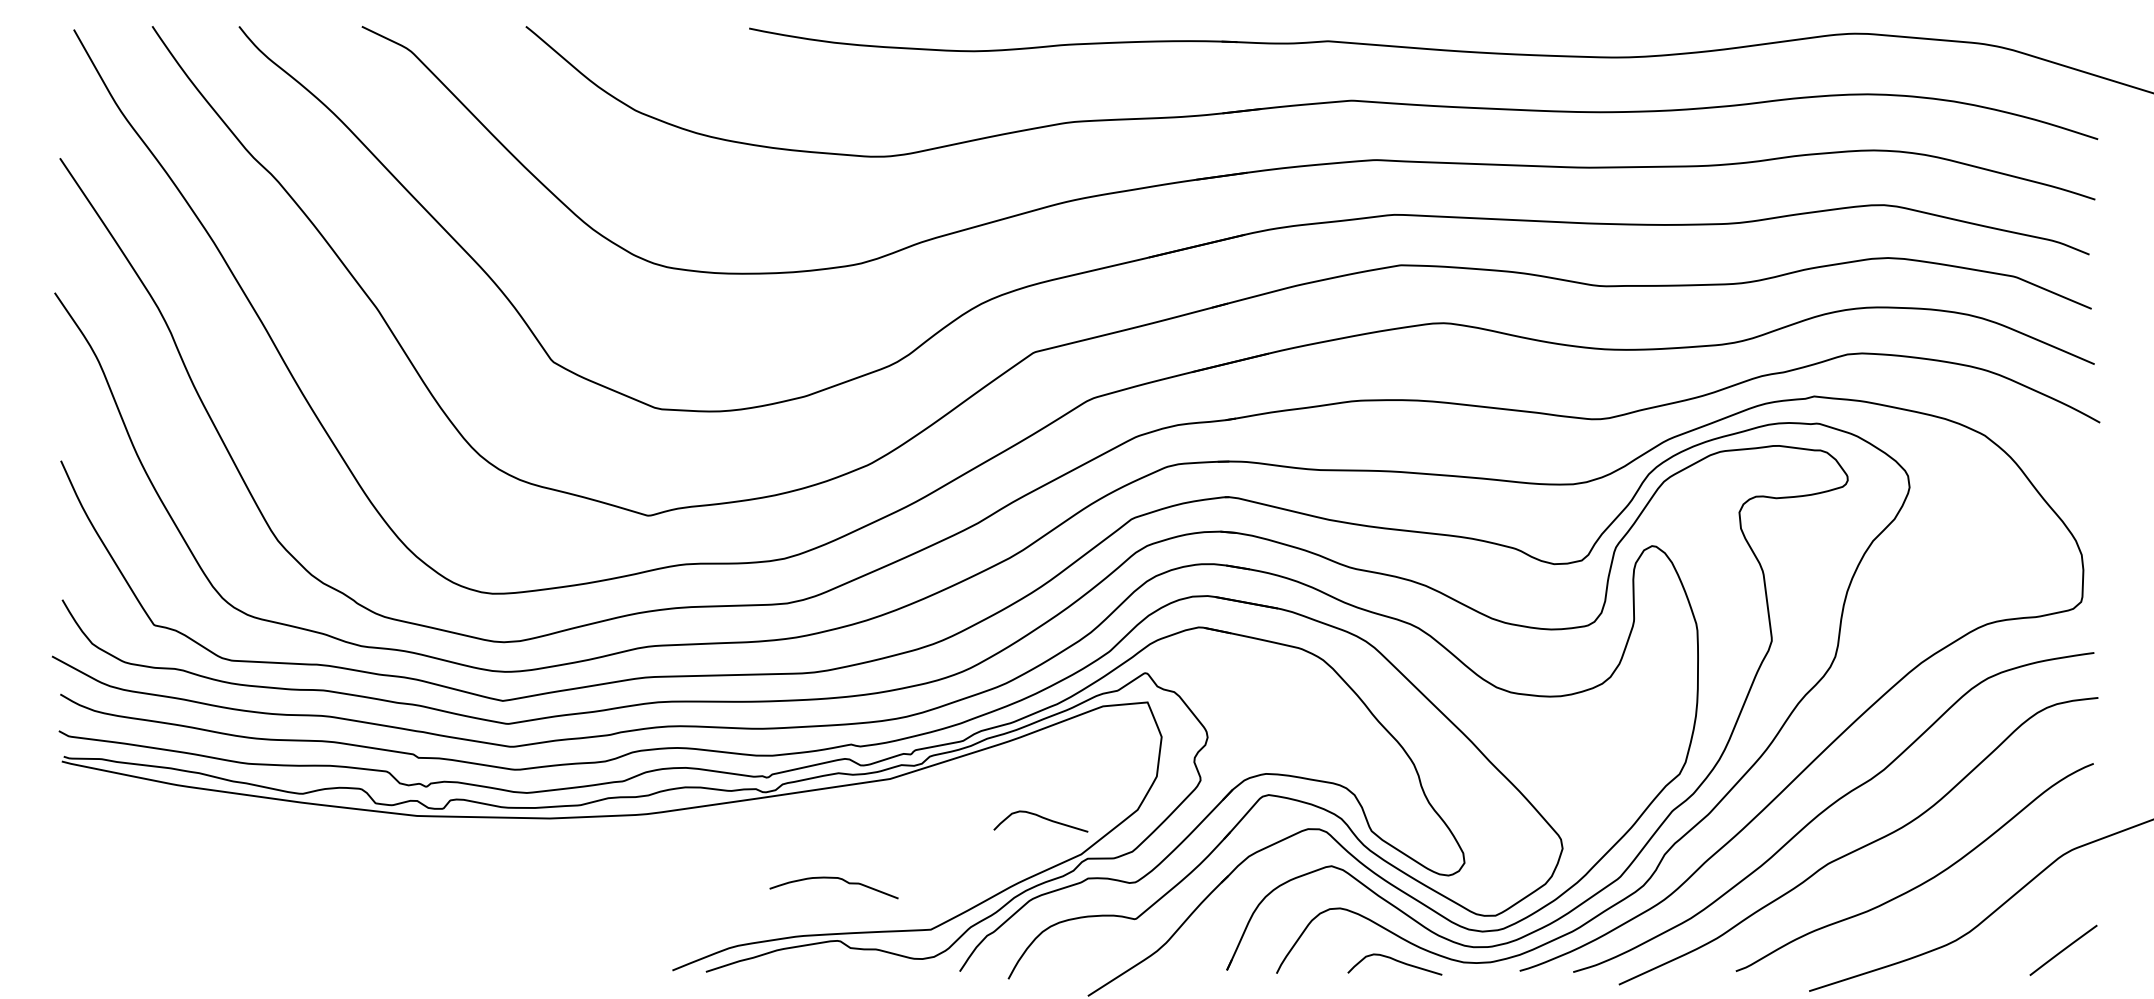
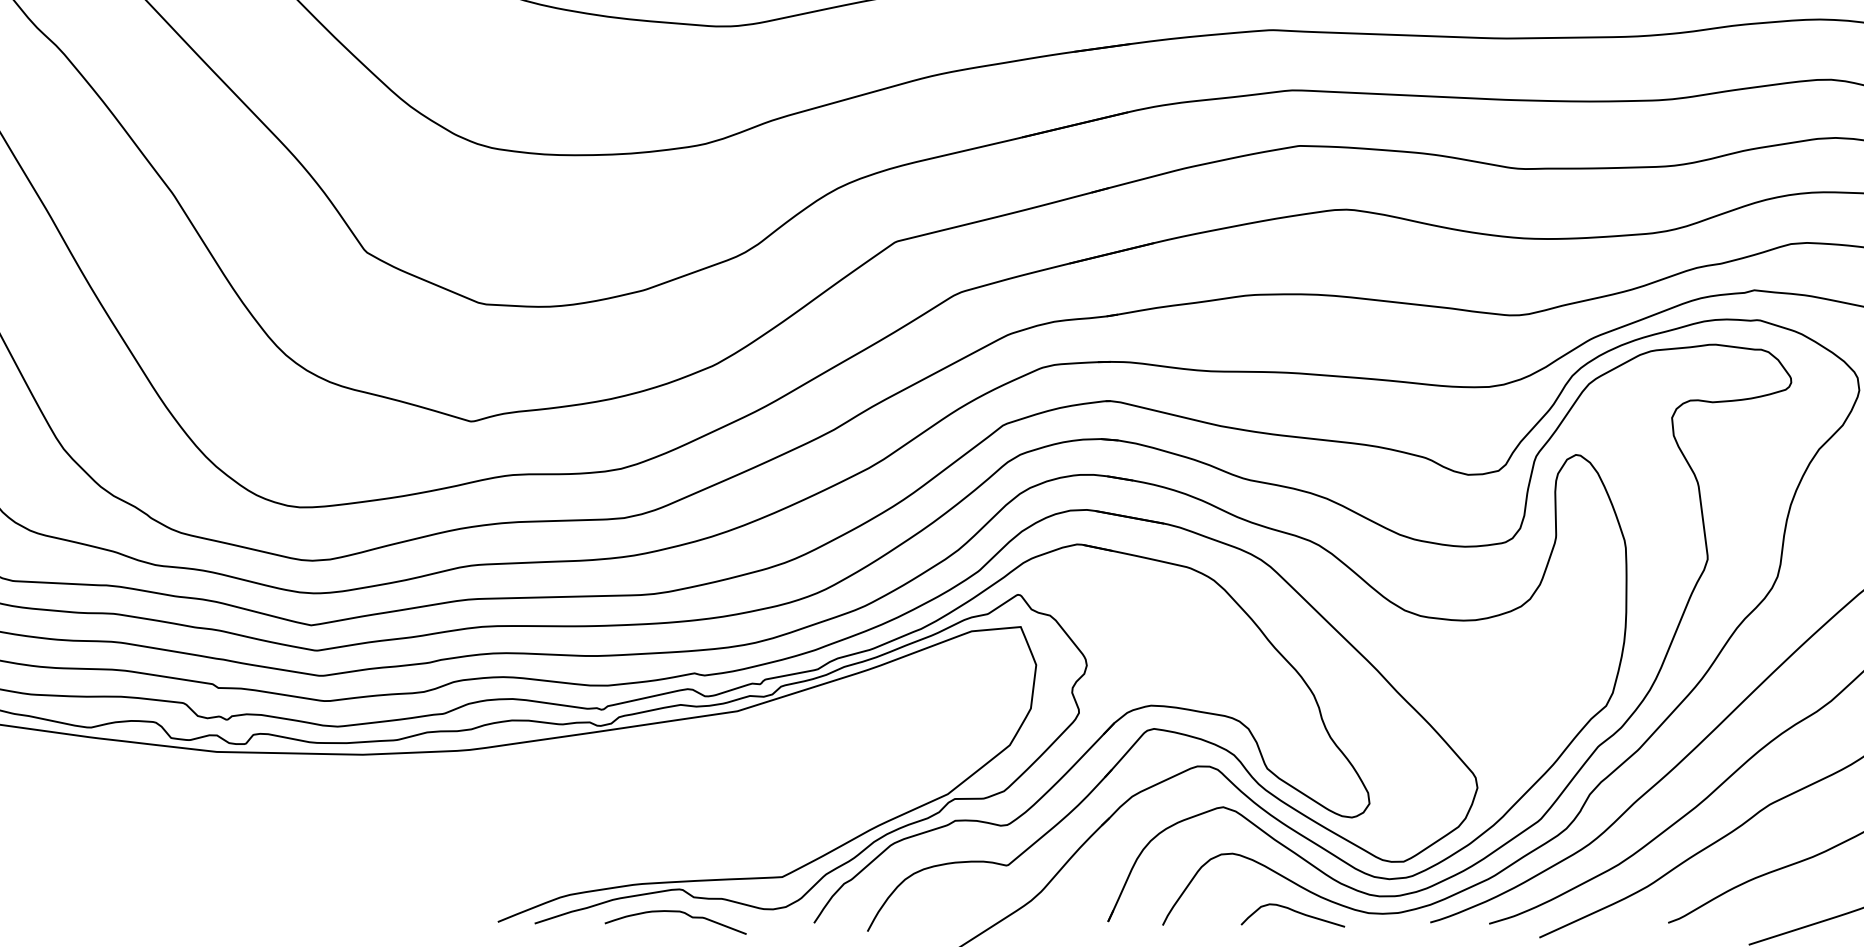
curve: (1041, 818) -> (903, 754), removed
curve: (833, 878) -> (675, 912), moved

